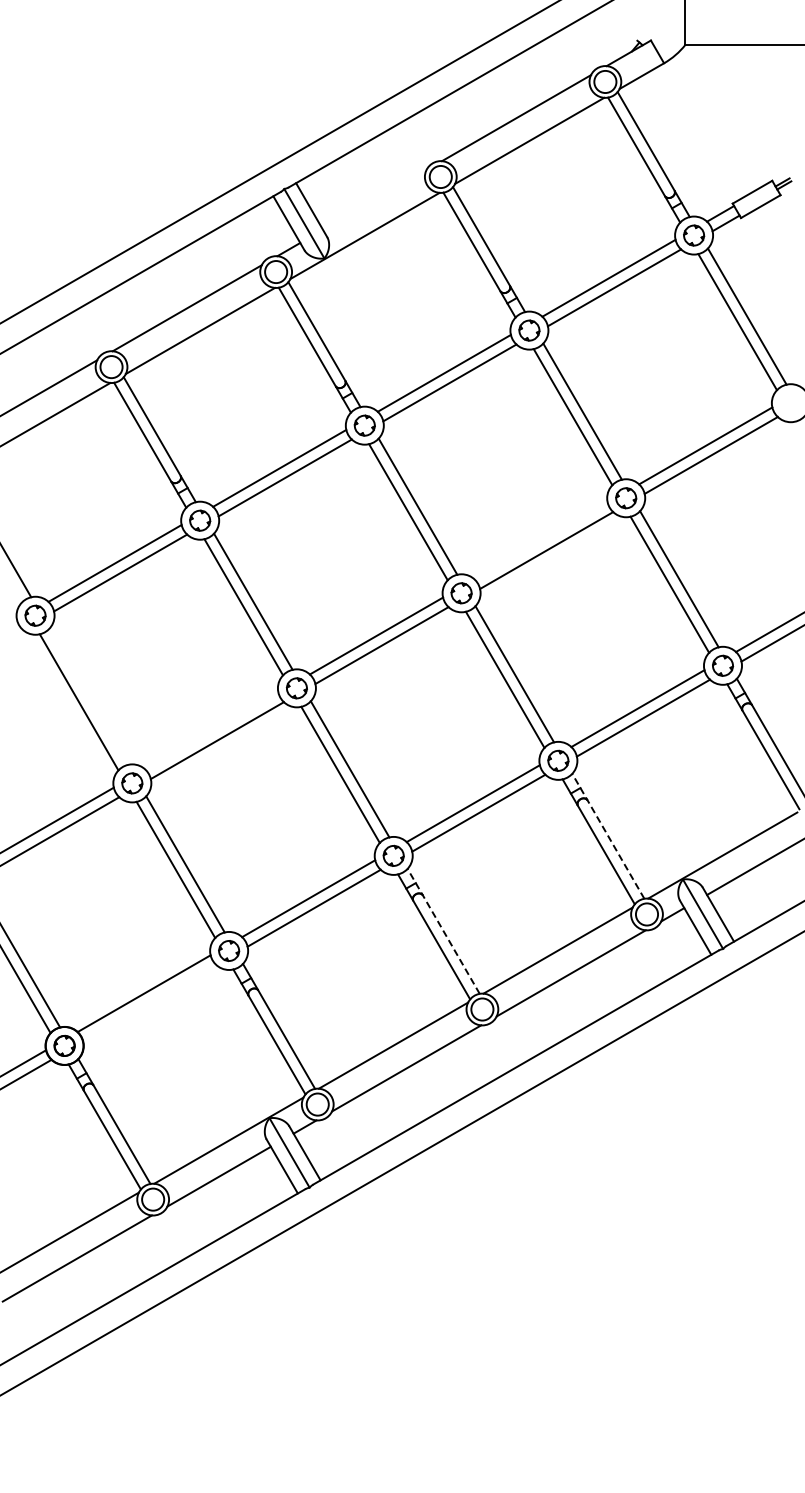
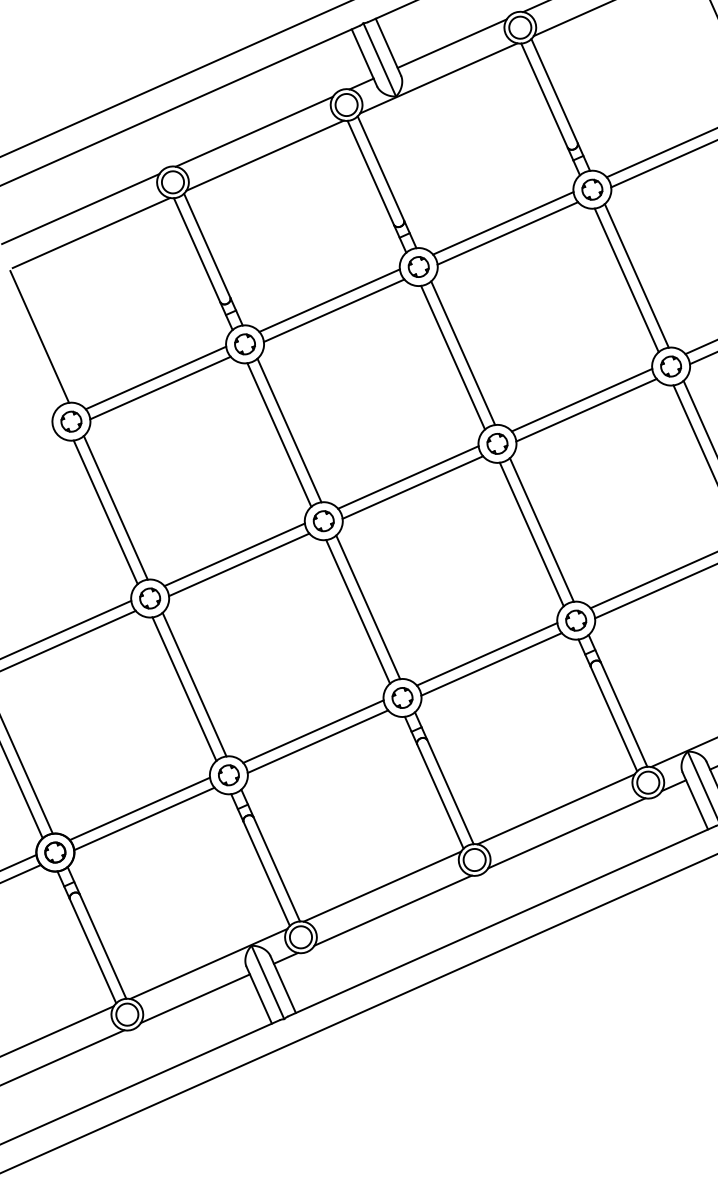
line: (374, 199) -> (452, 43), added
line: (540, 540) -> (581, 399), added
line: (88, 696) -> (115, 507), added
line: (211, 730) -> (234, 554), added
line: (608, 835) -> (618, 700), dashed -> solid
line: (443, 930) -> (444, 777), dashed -> solid
line: (149, 1002) -> (144, 818), added

